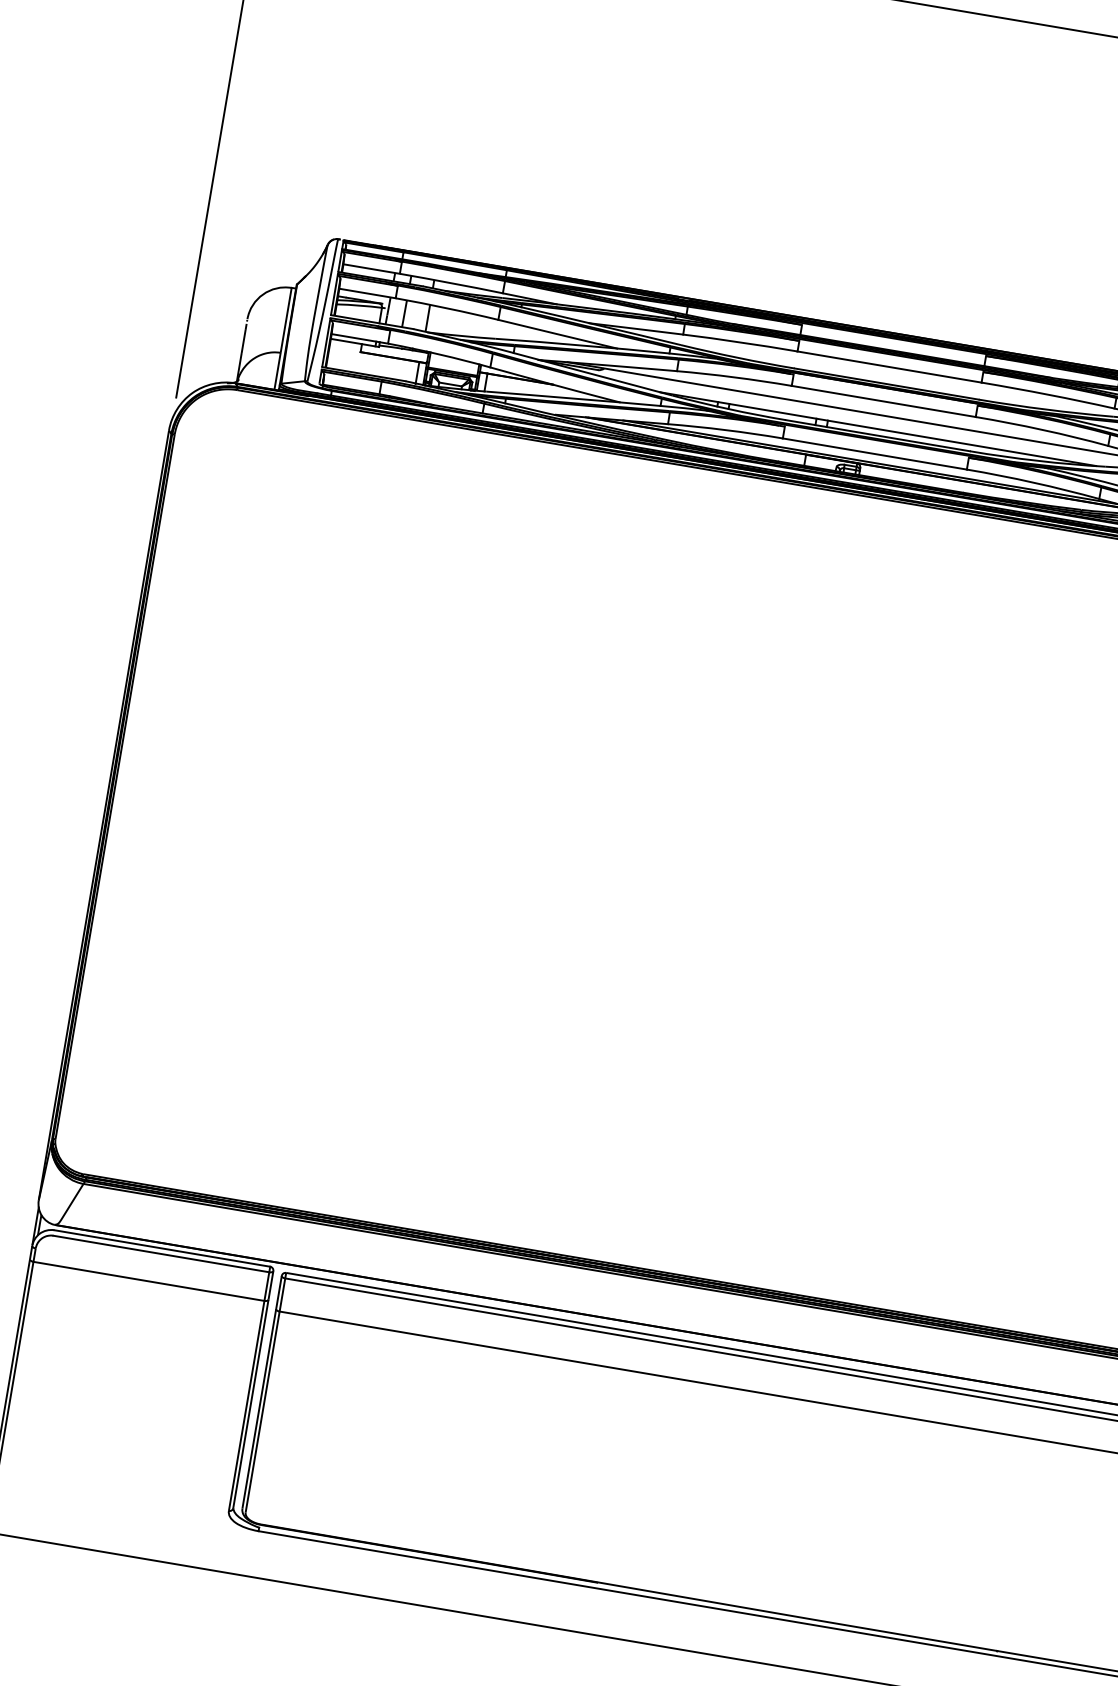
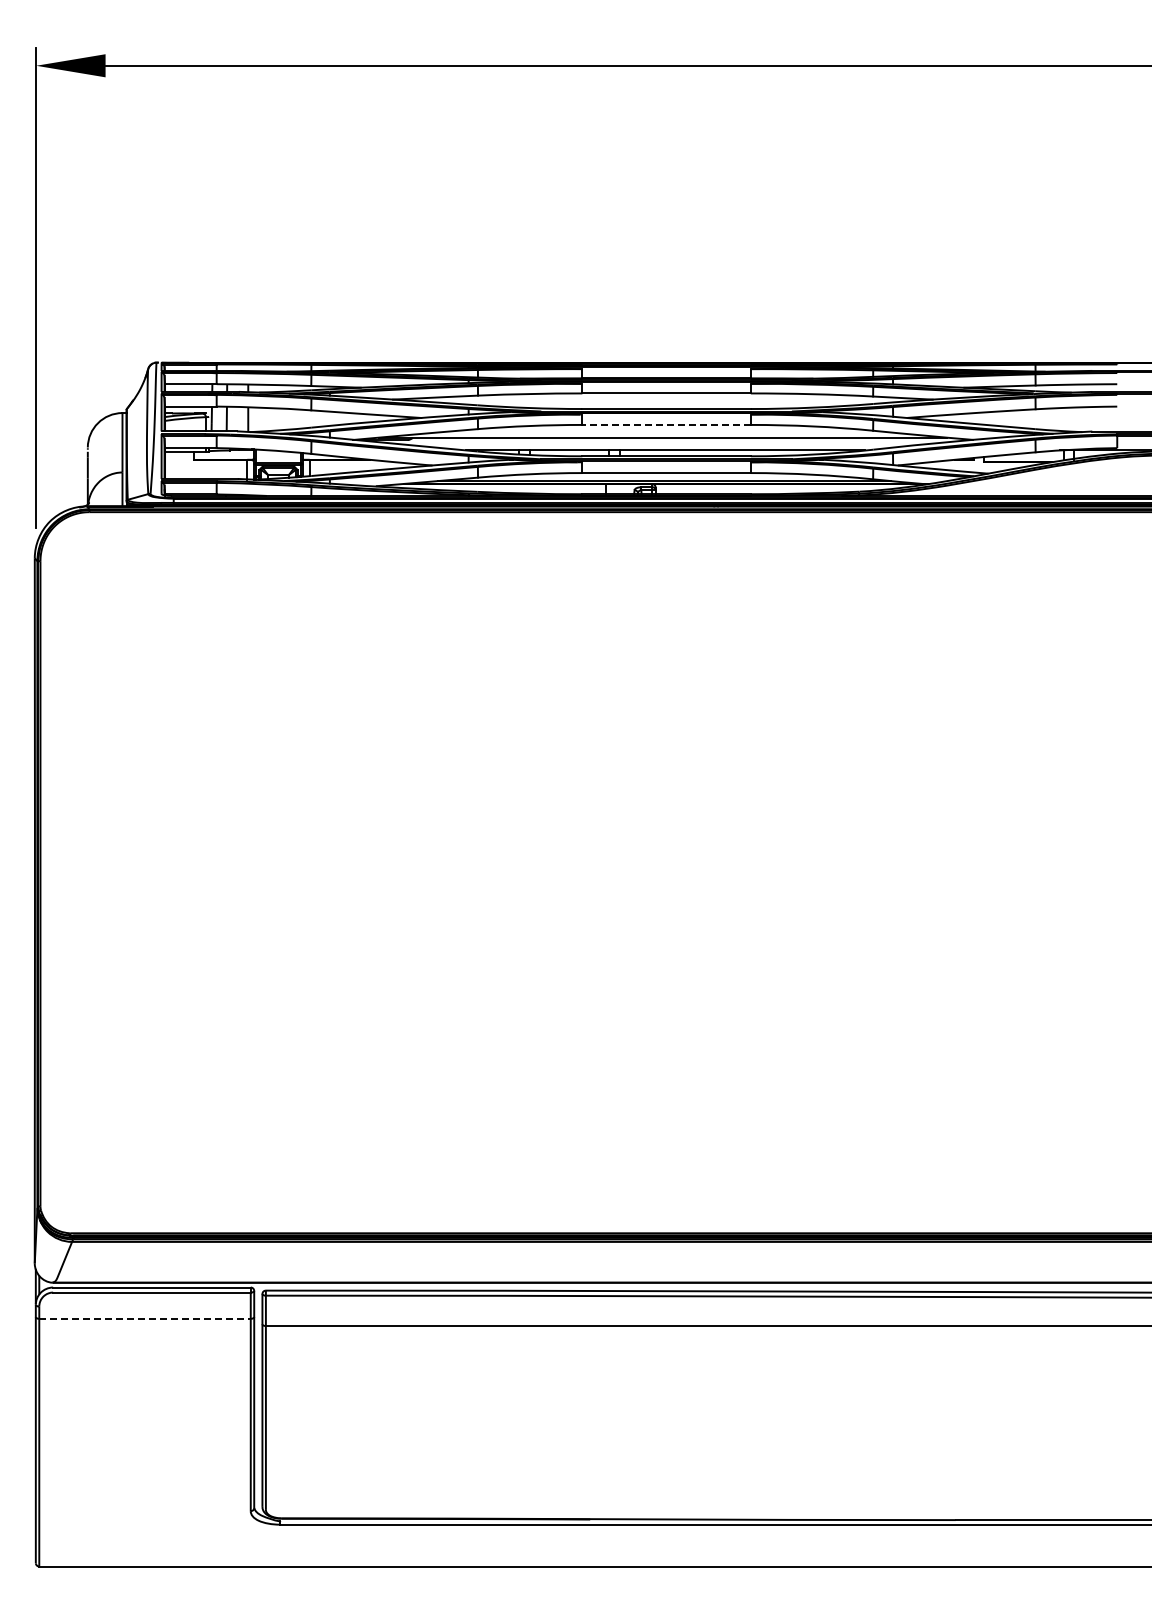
line: (883, 400) -> (666, 424), solid -> dashed
line: (149, 1281) -> (145, 1318), solid -> dashed

